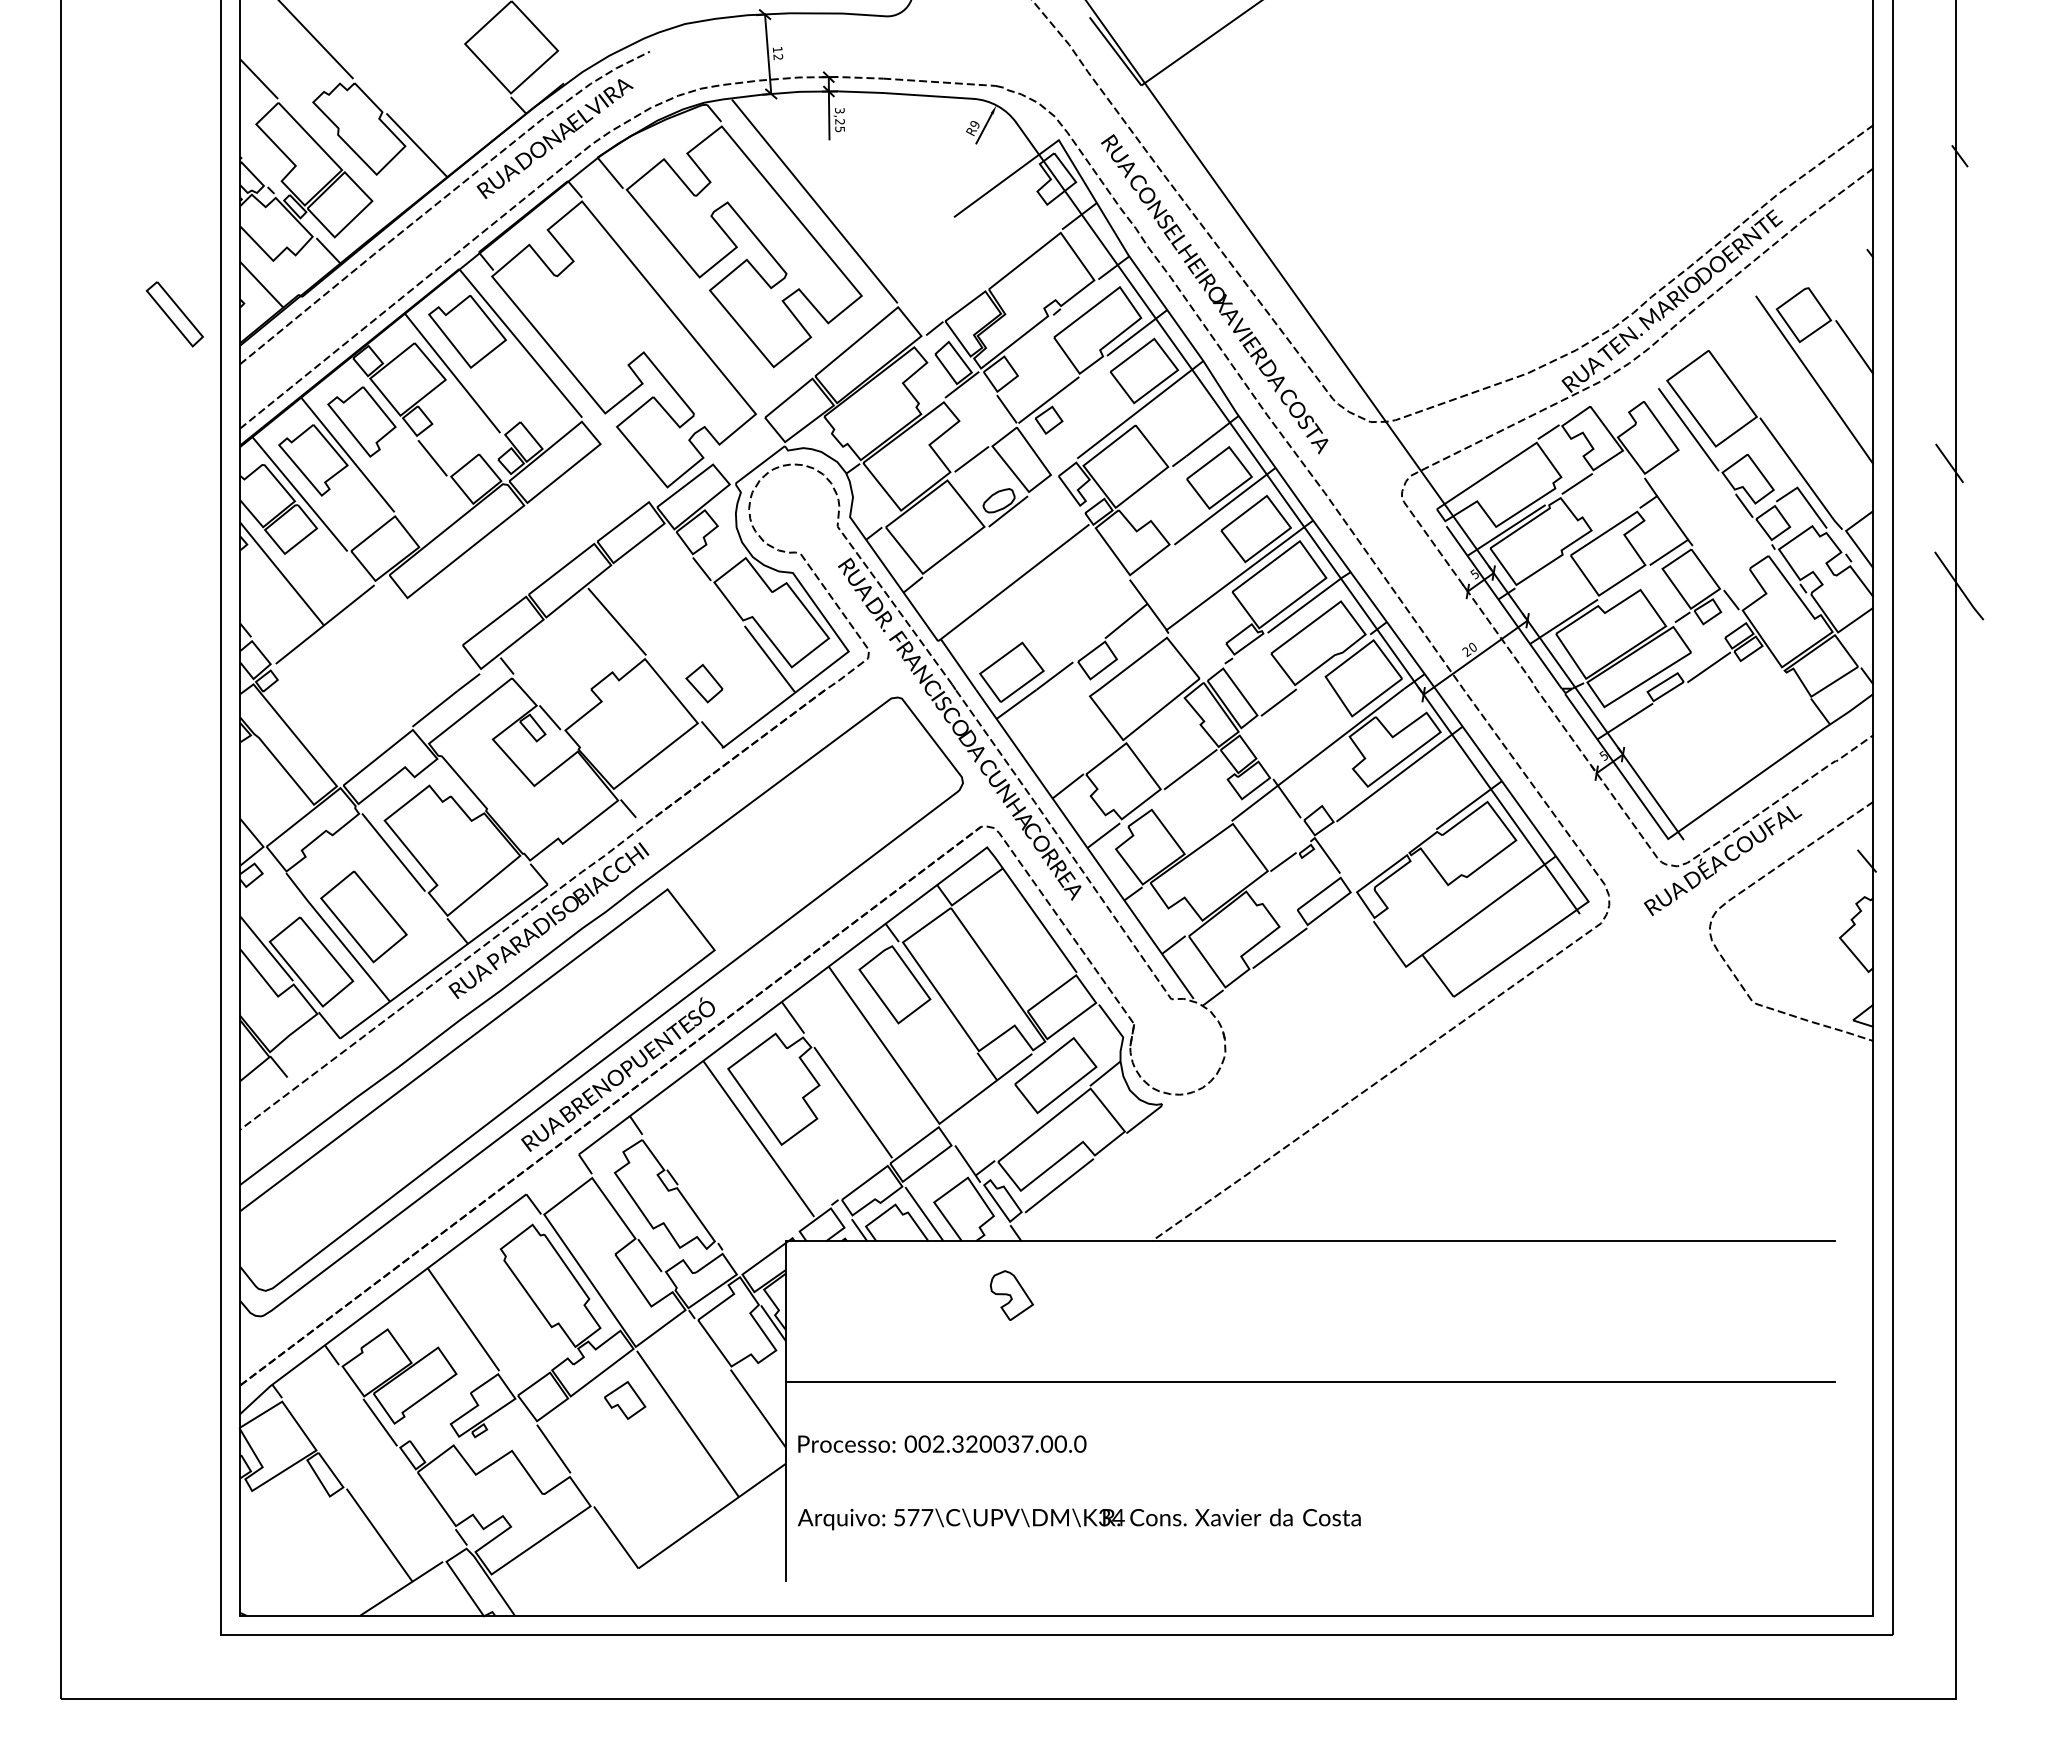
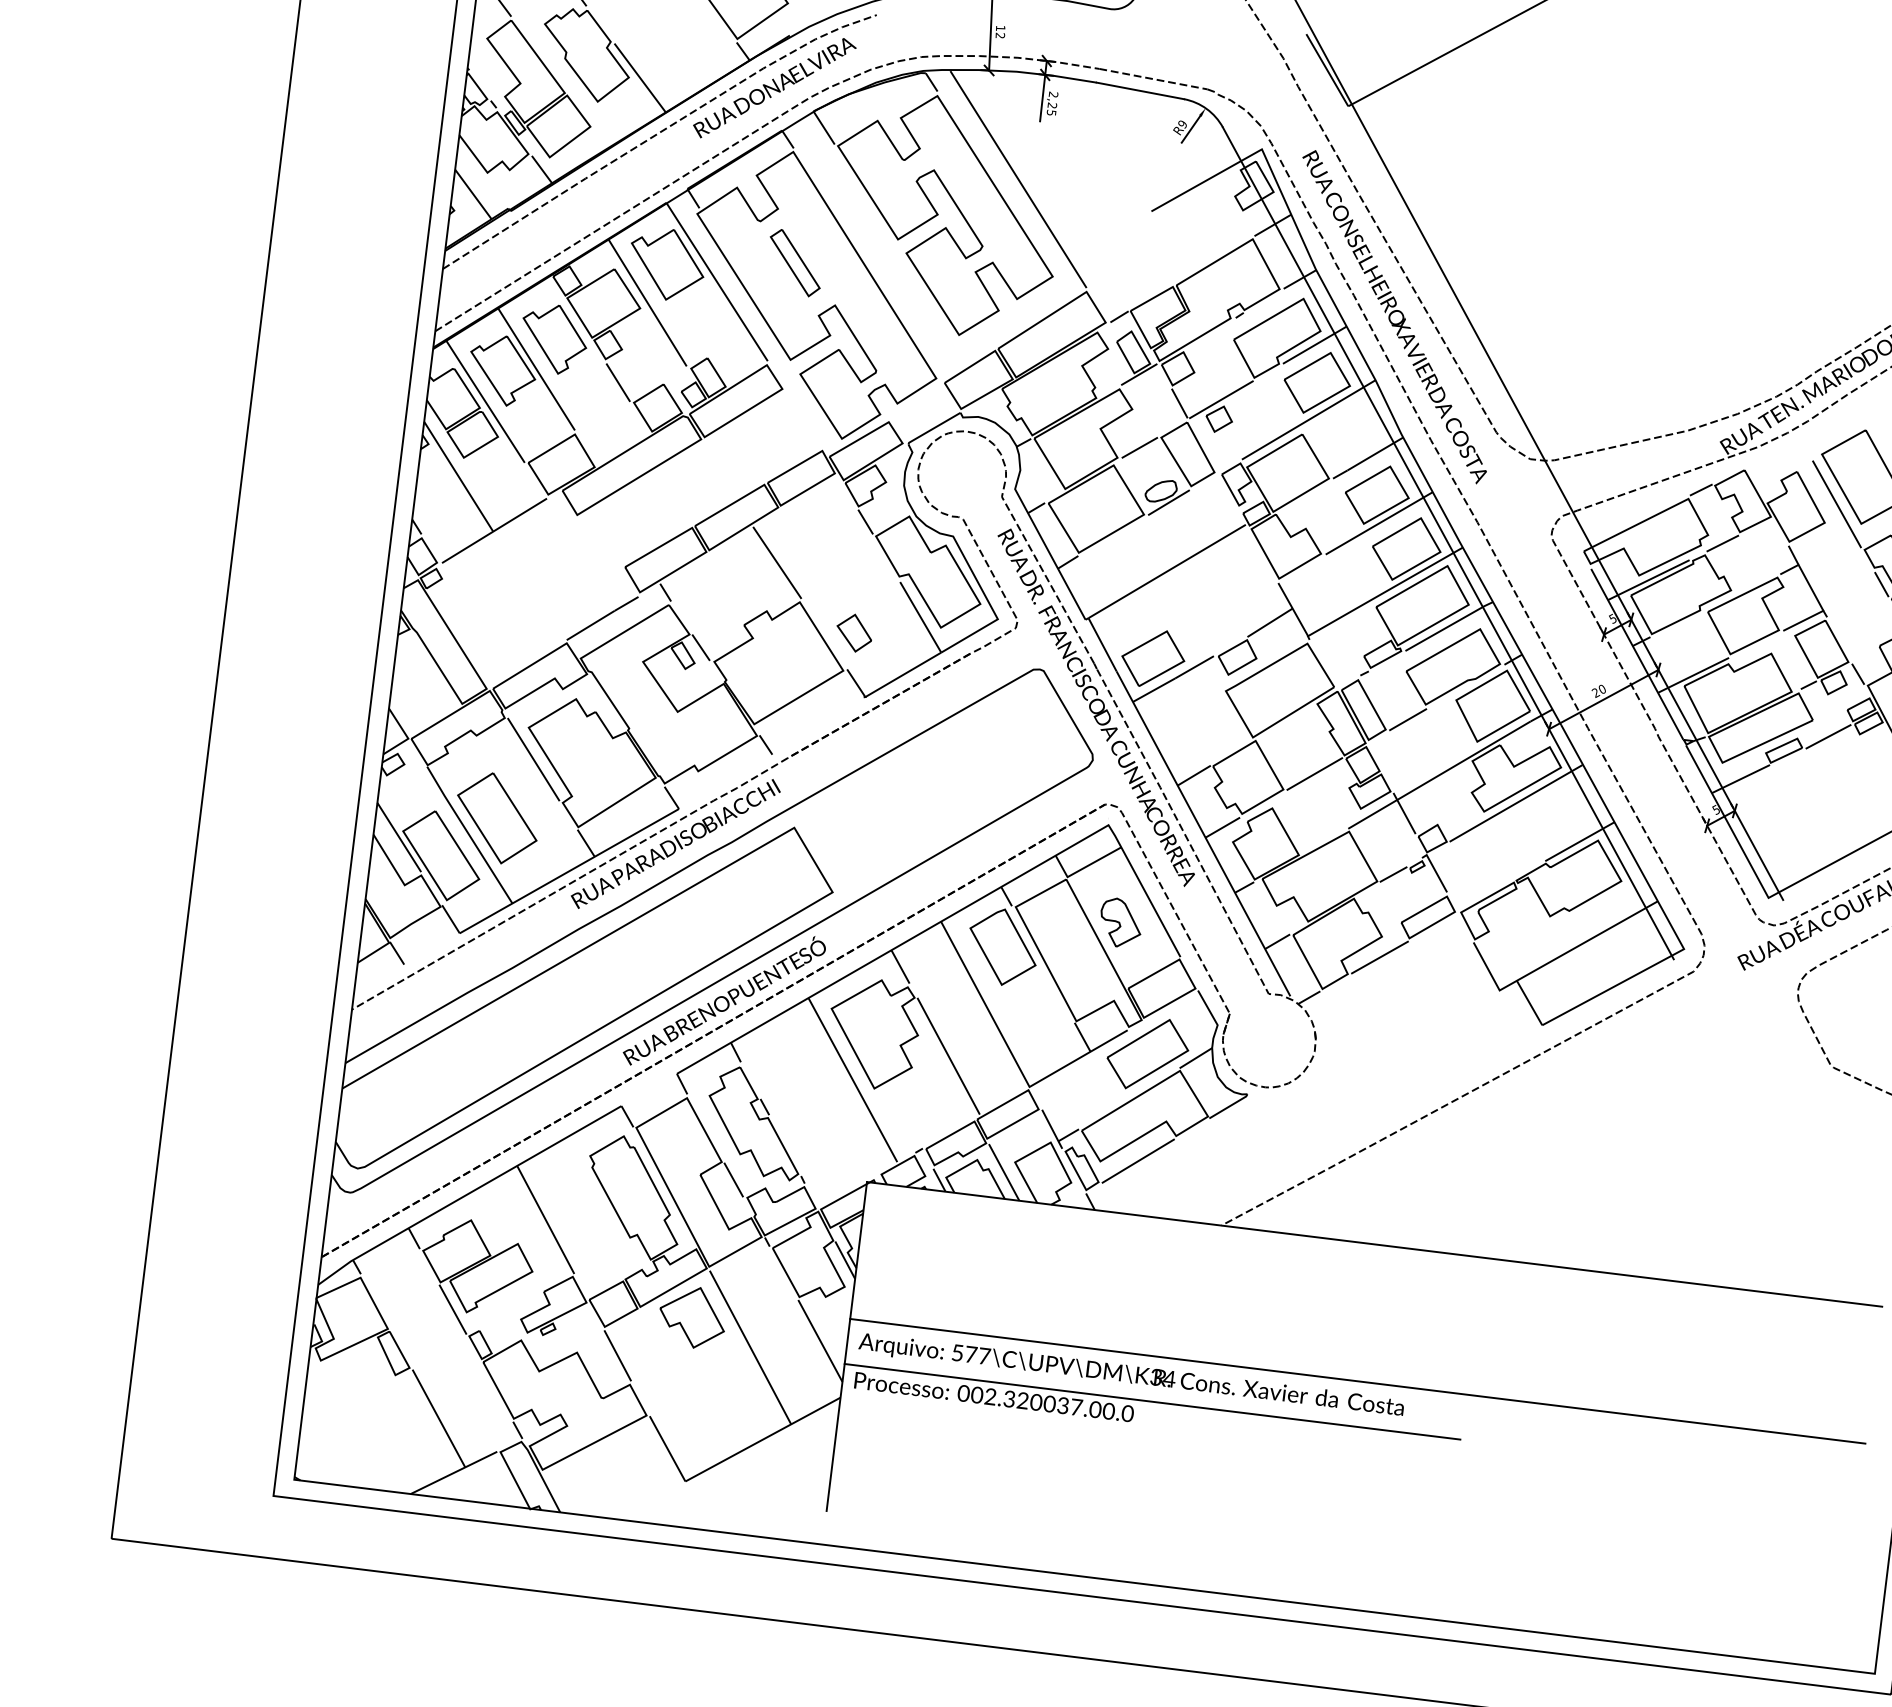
text: (839, 110) -> (1053, 94), 3,25 -> 2,25
part: (174, 314) -> (794, 263), moved
part: (1011, 1295) -> (1120, 922), moved
part: (624, 1400) -> (691, 1317), size x1.67
line: (1103, 1428) -> (1152, 1401), added
text: (1079, 1519) -> (1131, 1376), moved

